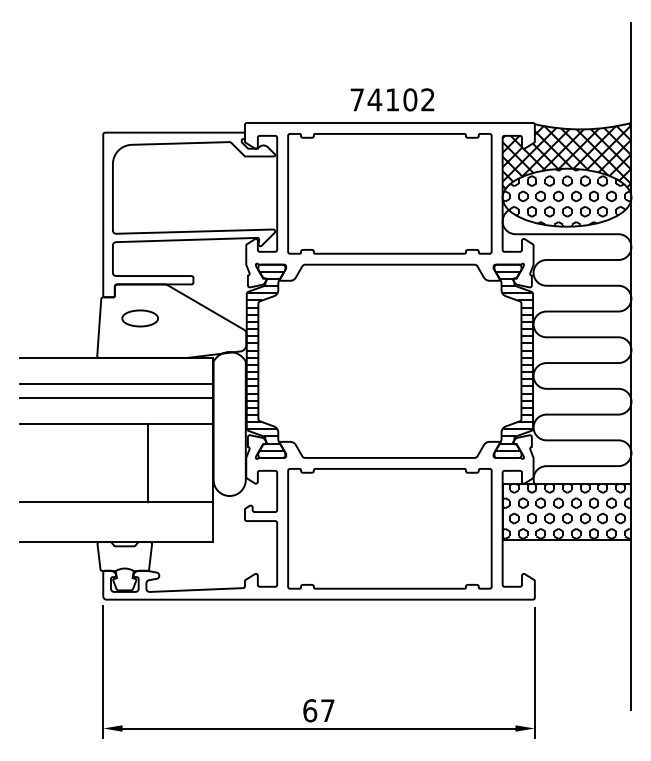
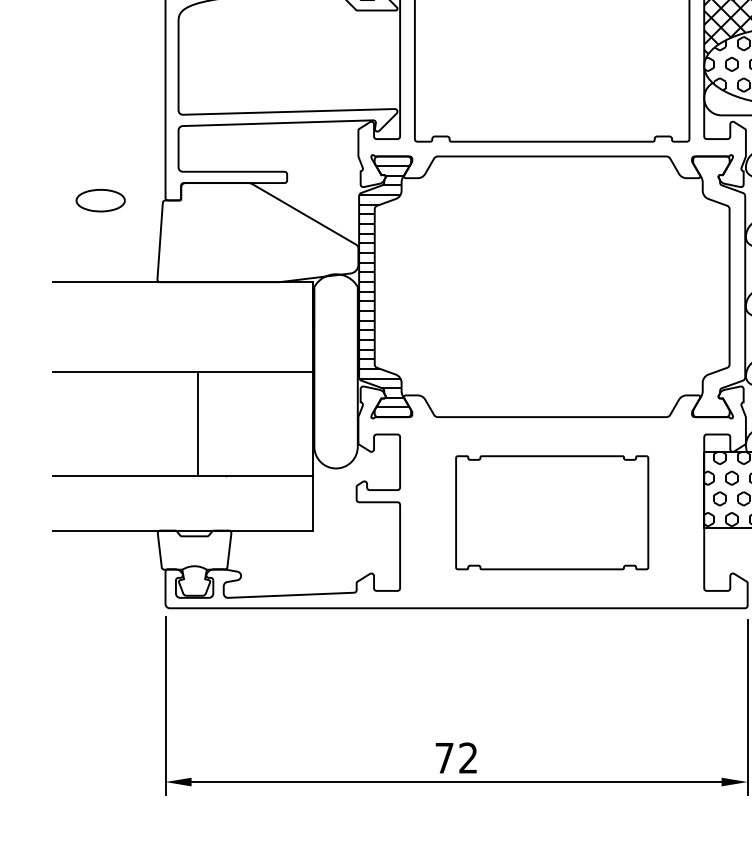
part: (139, 318) -> (99, 200), moved
hatch: (514, 360) -> (720, 285), removed
line: (115, 383) -> (182, 316), removed
line: (115, 398) -> (182, 336), removed
line: (148, 462) -> (198, 423), moved
part: (389, 528) -> (551, 512), size x0.7
text: (318, 710) -> (455, 757), 67 -> 72

